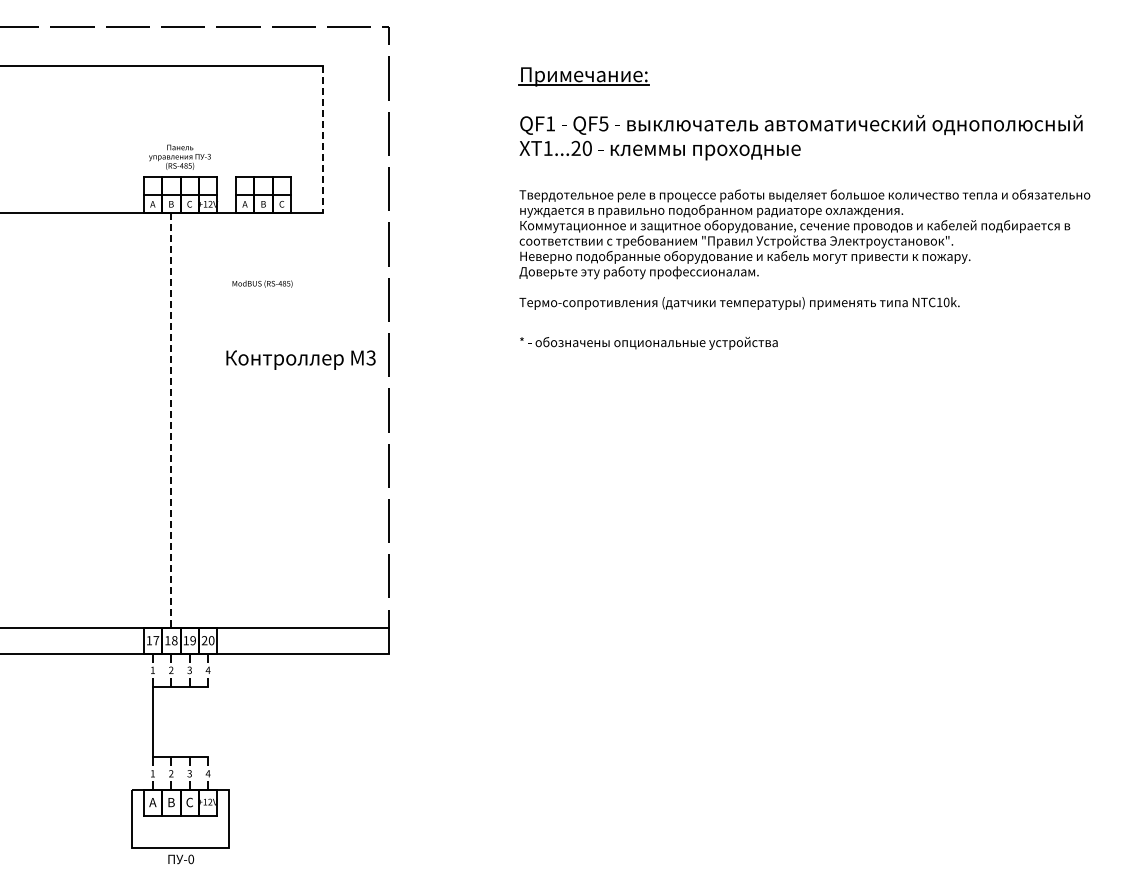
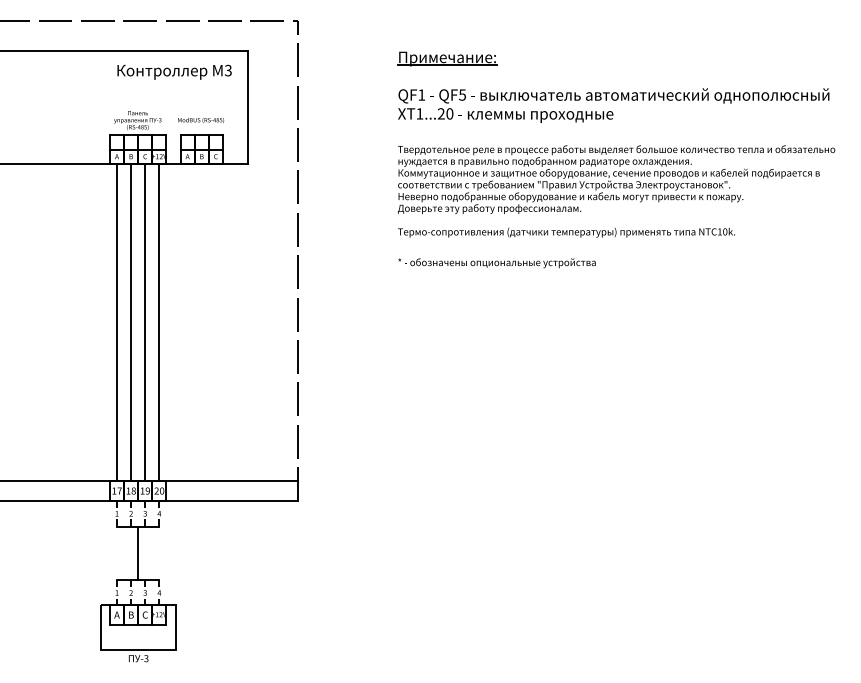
line: (323, 139) -> (247, 107), dashed -> solid
text: (262, 283) -> (201, 120), moved
text: (300, 359) -> (174, 71), moved
line: (152, 420) -> (116, 322), added
line: (189, 420) -> (145, 322), added
line: (208, 420) -> (159, 322), added
line: (171, 421) -> (131, 323), dashed -> solid
line: (152, 721) -> (138, 552), moved
text: (191, 859) -> (146, 658), -0 -> -3

